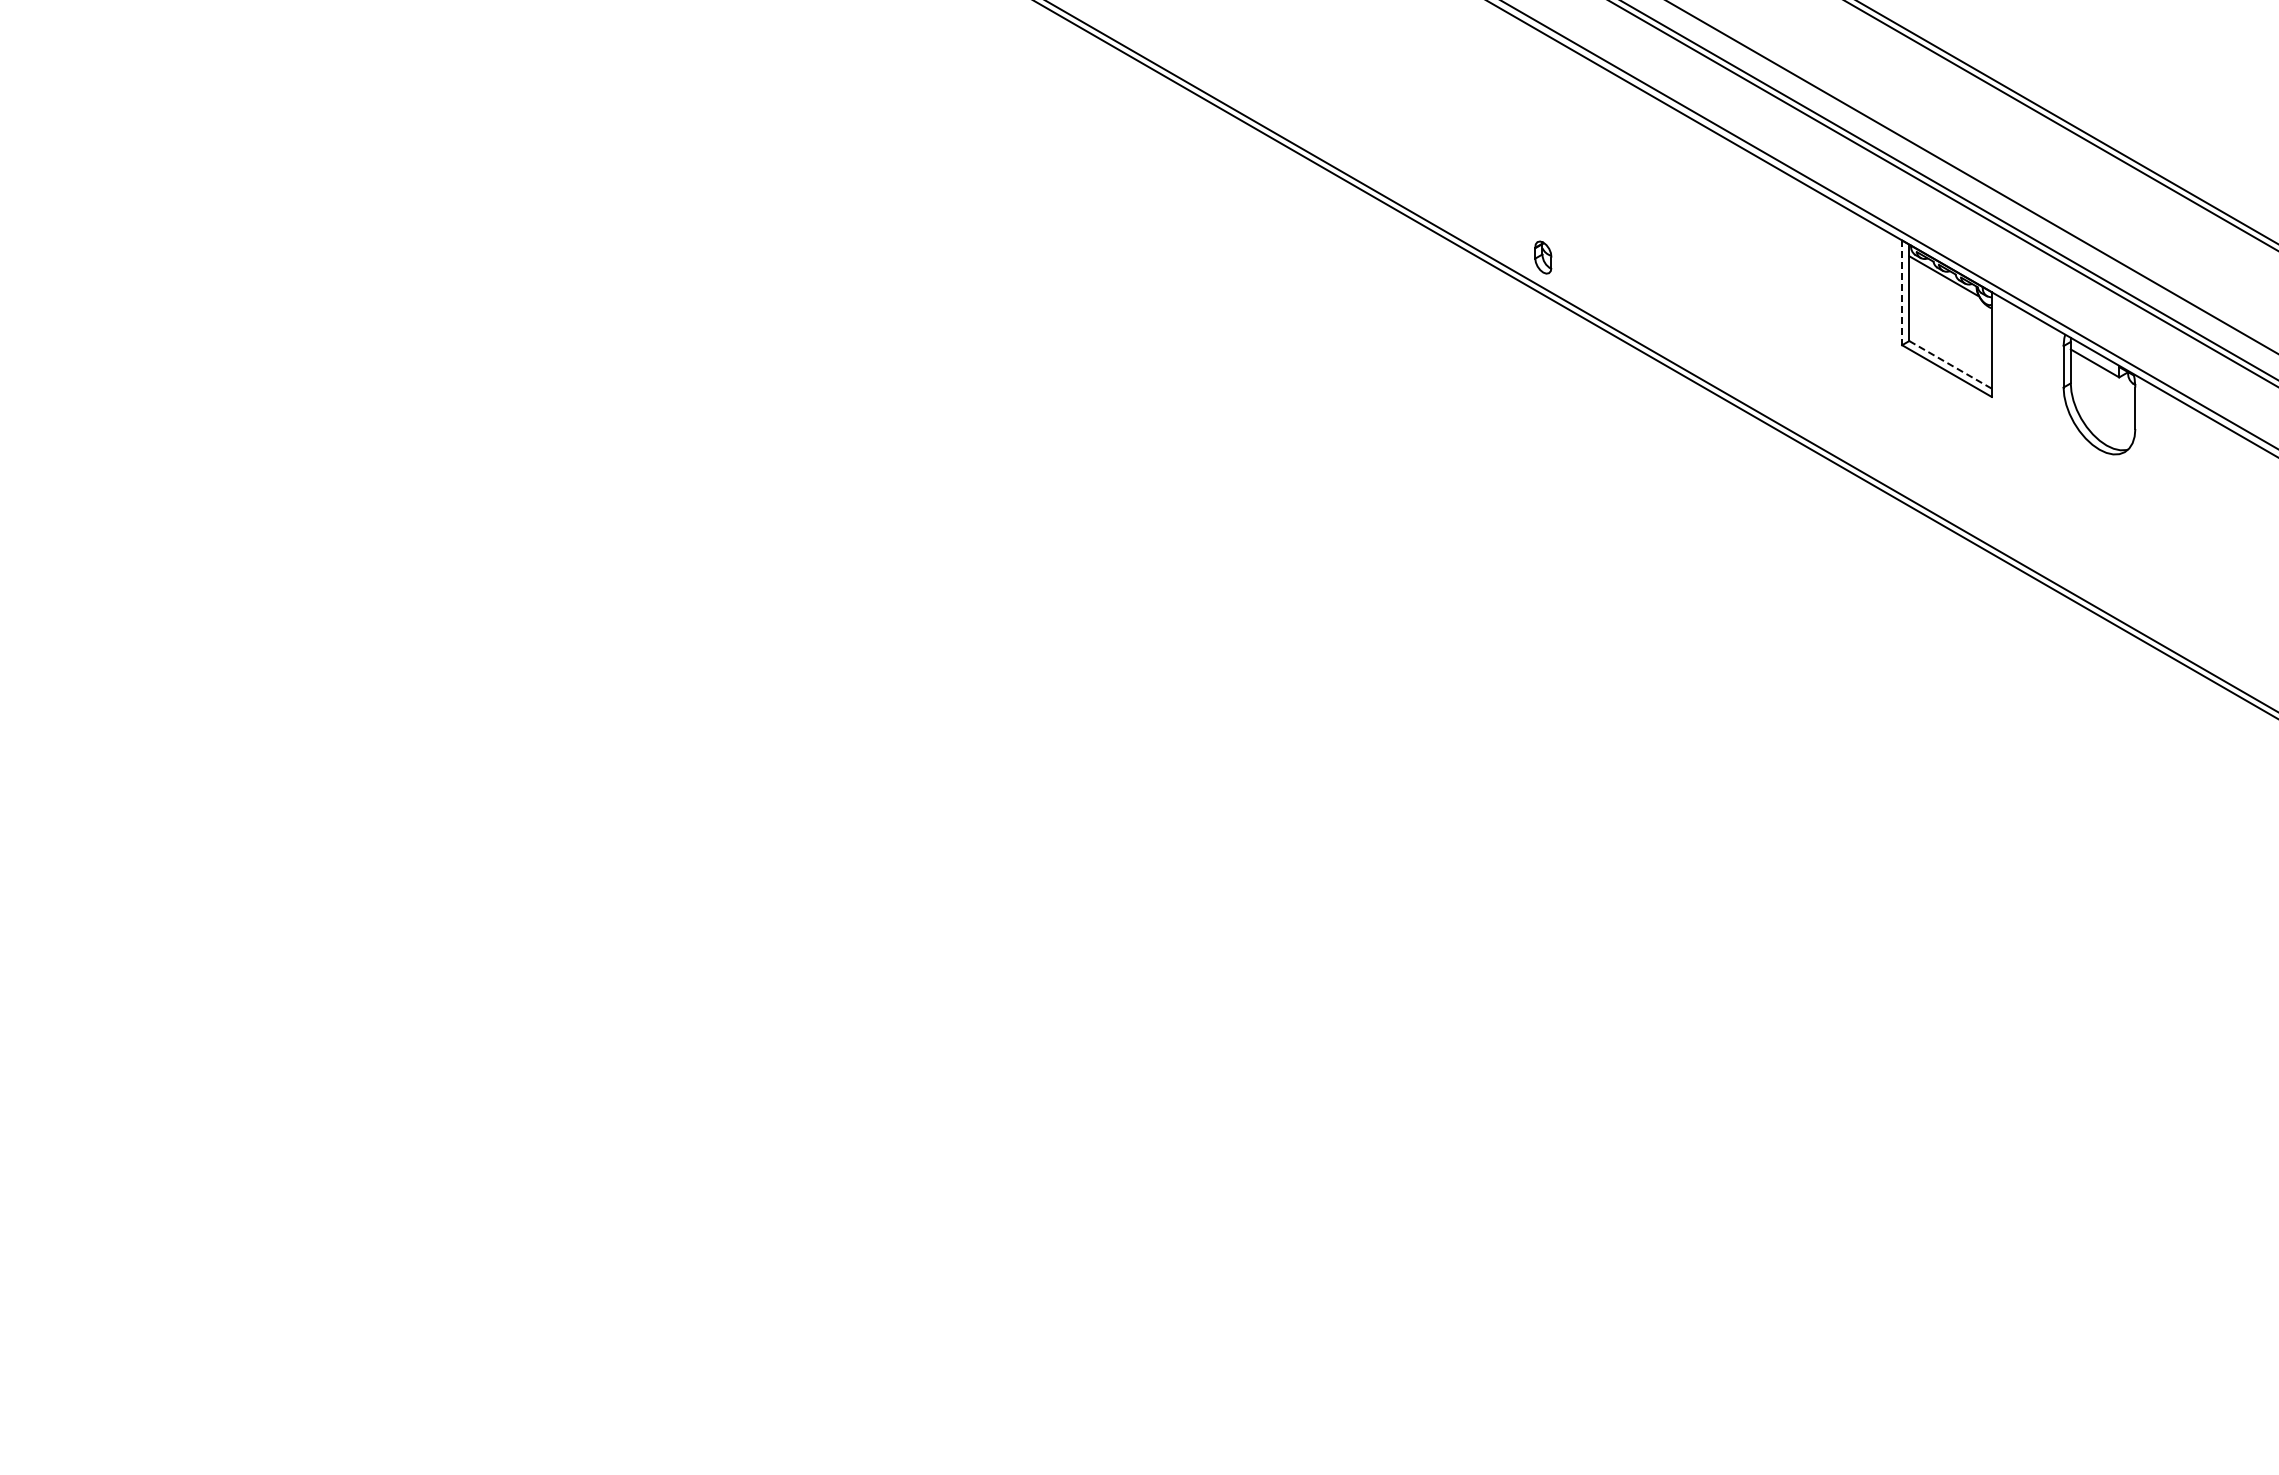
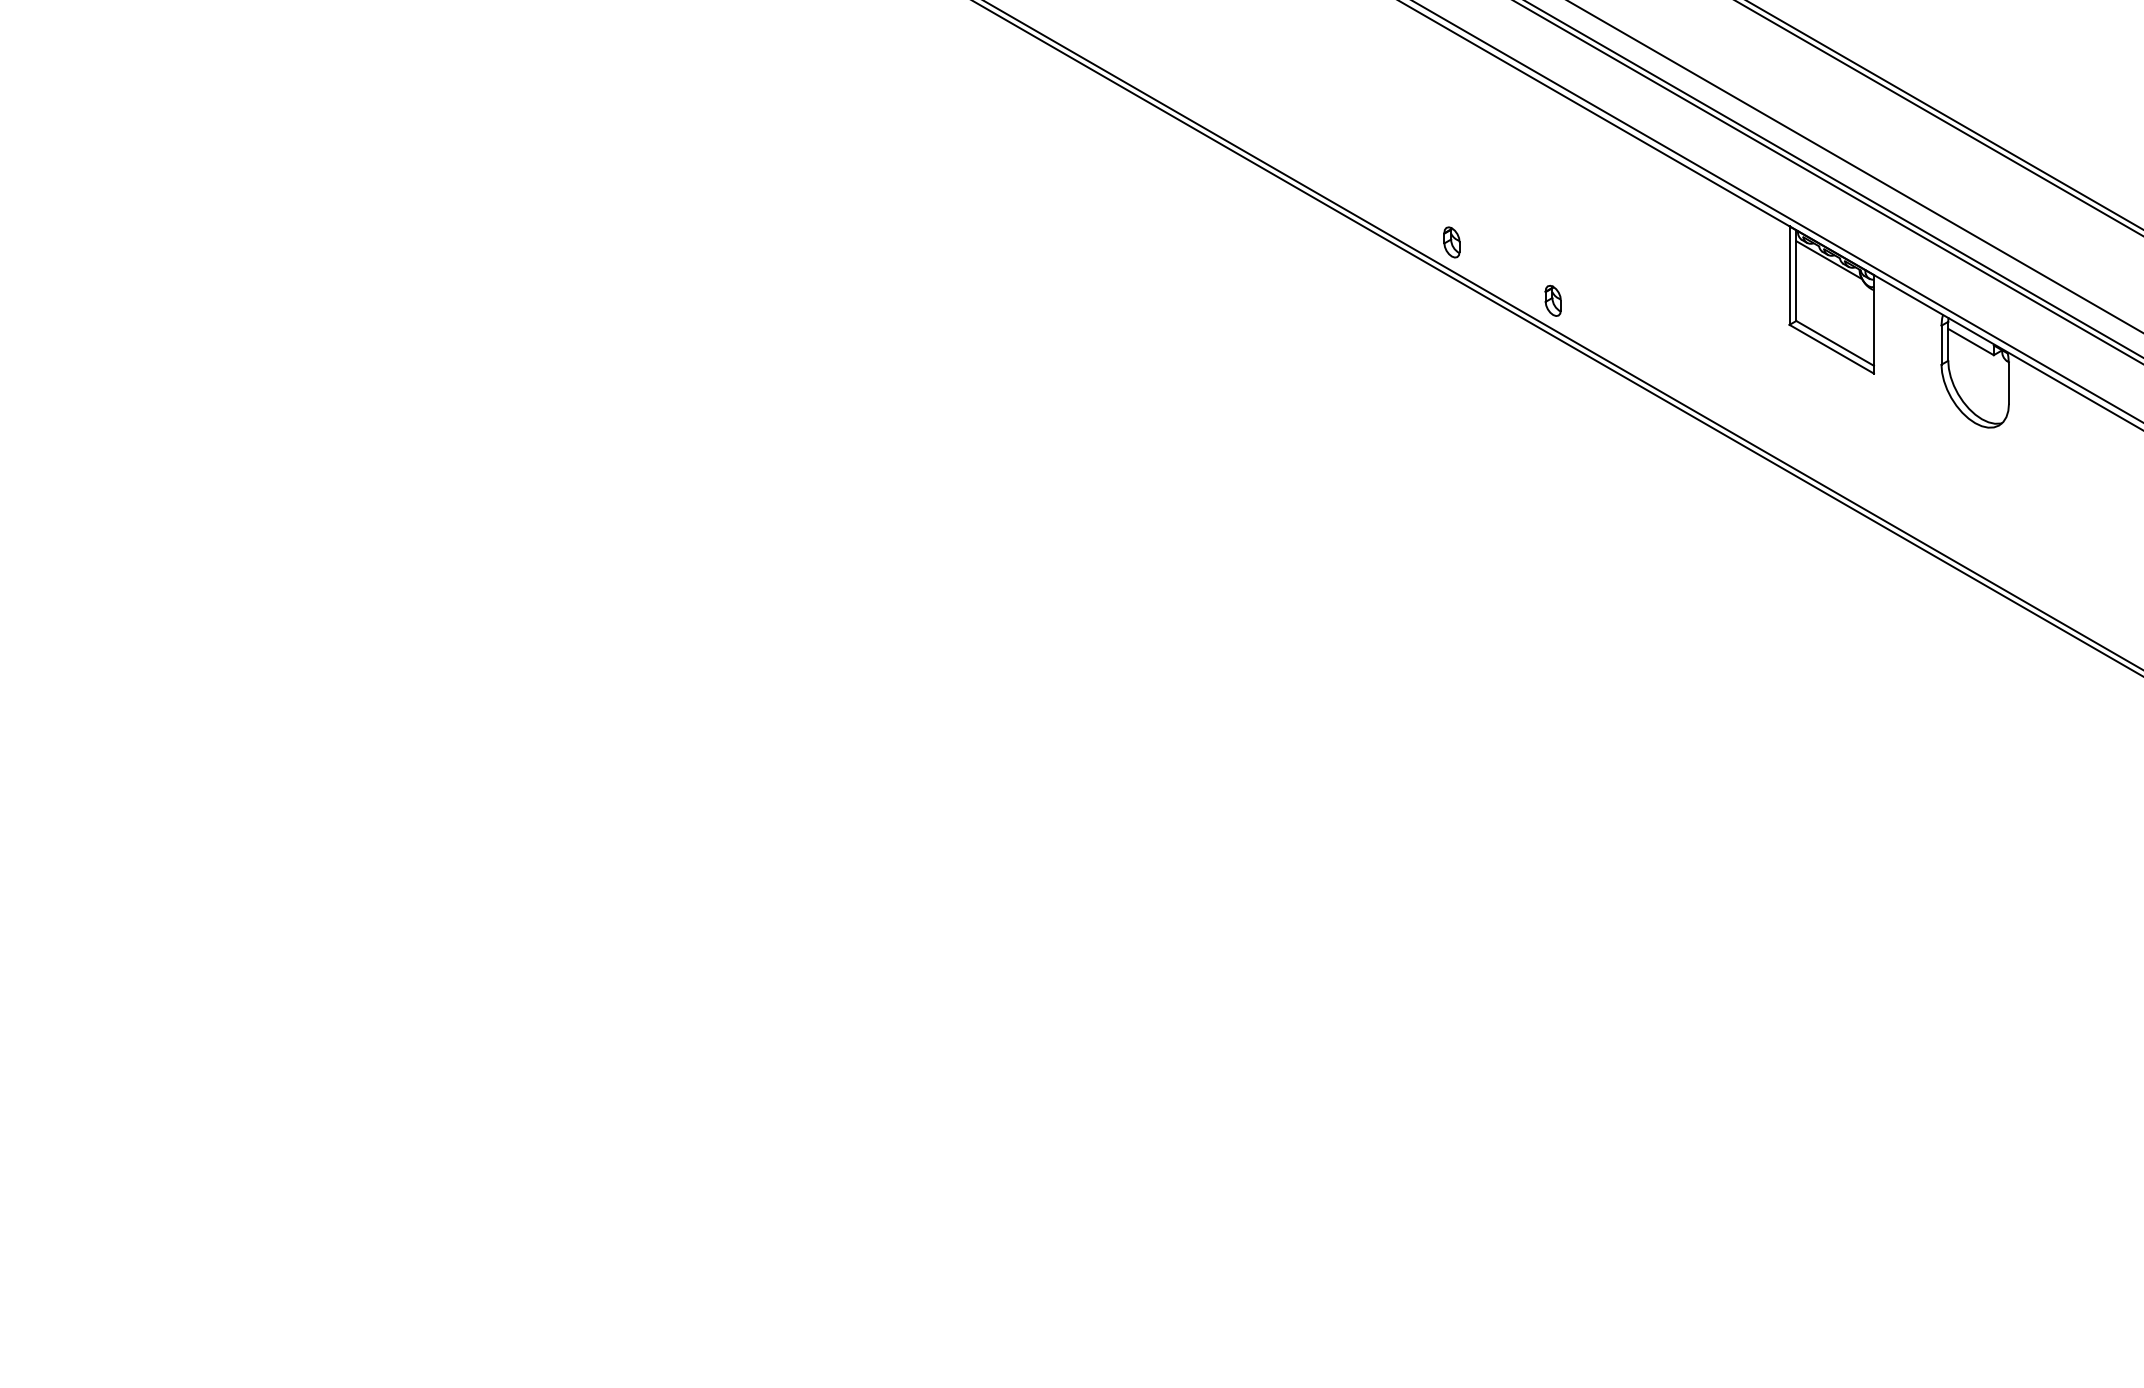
line: (1902, 293) -> (1789, 276), dashed -> solid
part: (1650, 319) -> (1552, 300), added
line: (1950, 364) -> (1835, 343), dashed -> solid

